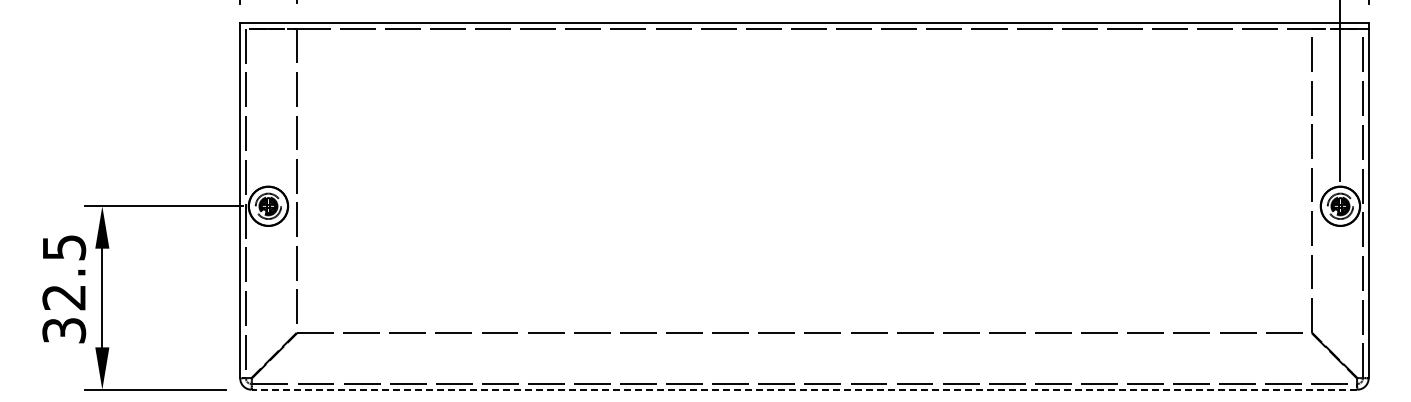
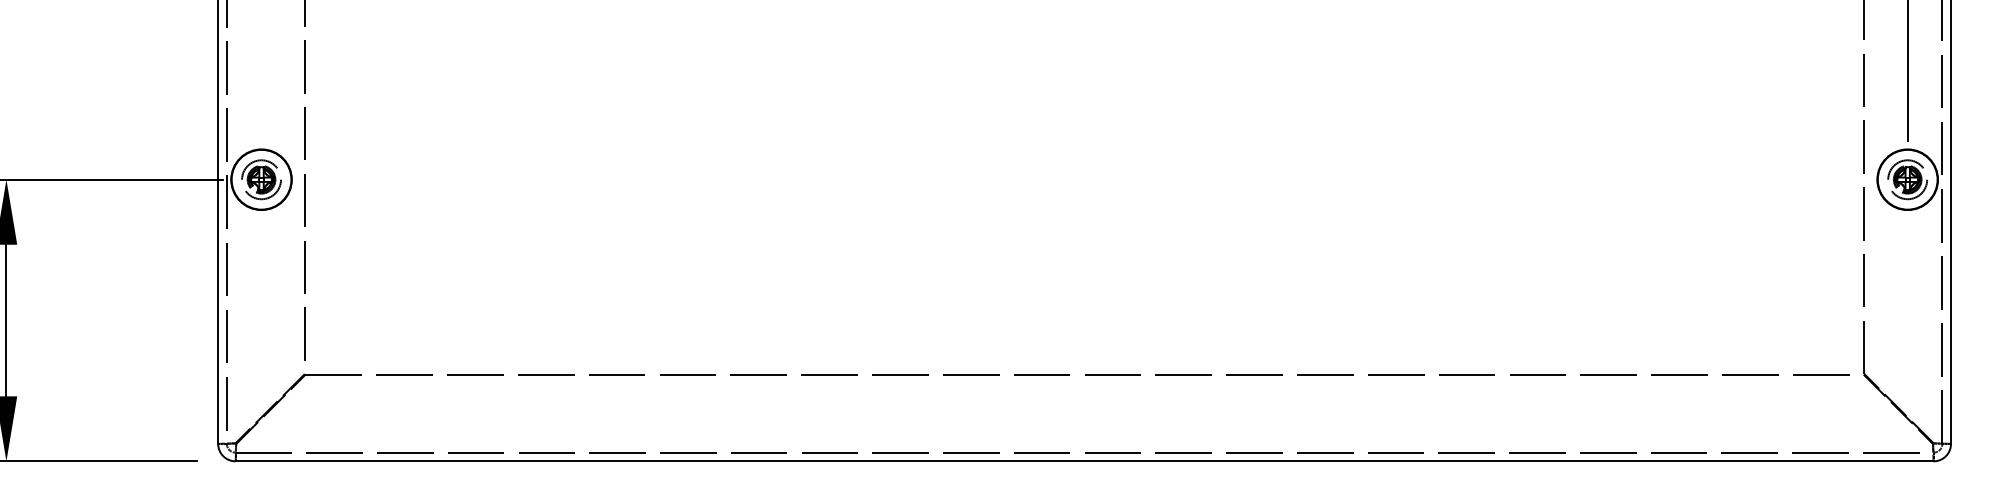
line: (804, 389) -> (1084, 461), dashed -> solid

